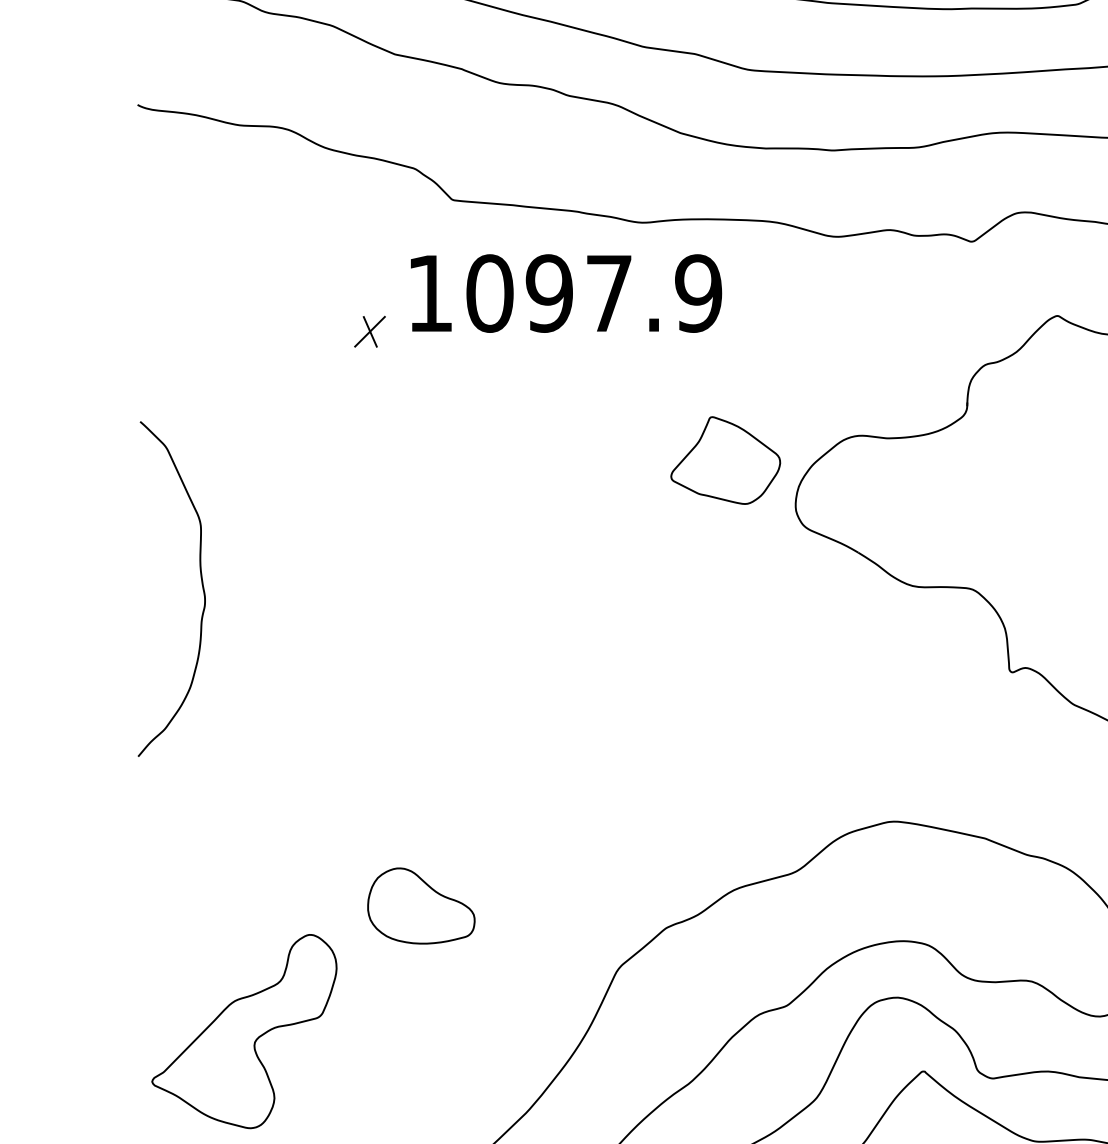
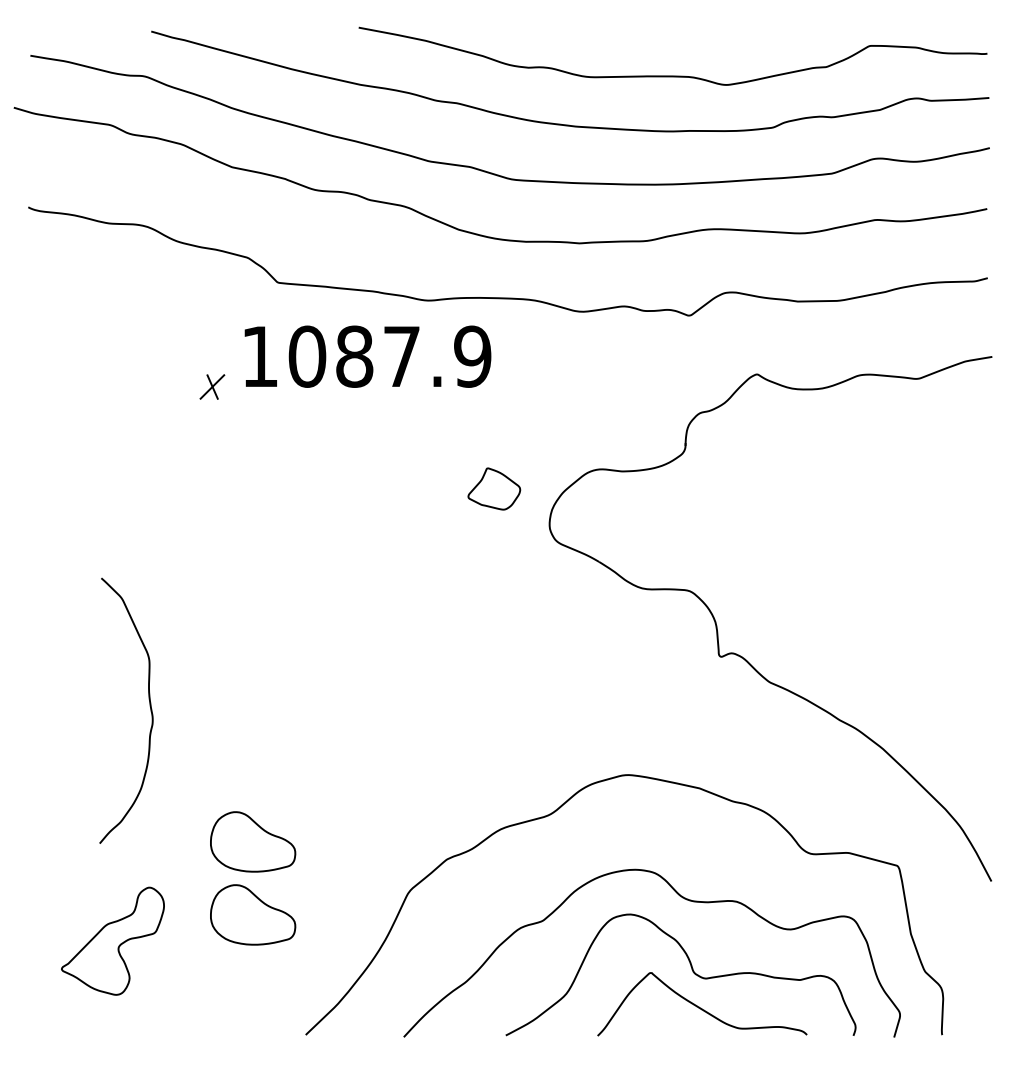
text: (549, 293) -> (354, 356), 1097.9 -> 1087.9
part: (726, 459) -> (494, 488), size x0.6
curve: (200, 583) -> (149, 706), moved
part: (421, 997) -> (253, 914), added
part: (243, 1030) -> (112, 940), size x0.7

